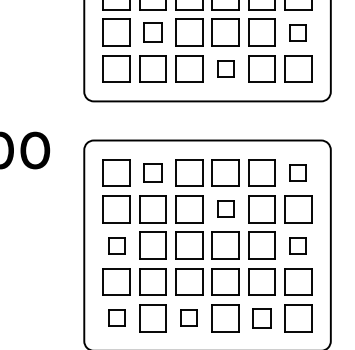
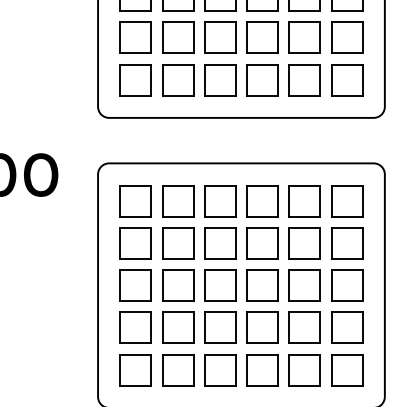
part: (152, 32) -> (177, 37), size x1.43
part: (298, 32) -> (347, 37), size x1.67
part: (225, 68) -> (262, 79), size x1.67
part: (152, 172) -> (177, 200), size x1.43
part: (298, 172) -> (347, 200), size x1.67
part: (225, 209) -> (262, 243), size x1.67
part: (116, 245) -> (135, 285), size x1.67
part: (298, 245) -> (347, 285), size x1.67
part: (116, 318) -> (135, 370), size x1.67
part: (189, 318) -> (220, 370), size x1.67
part: (261, 318) -> (304, 370), size x1.43

